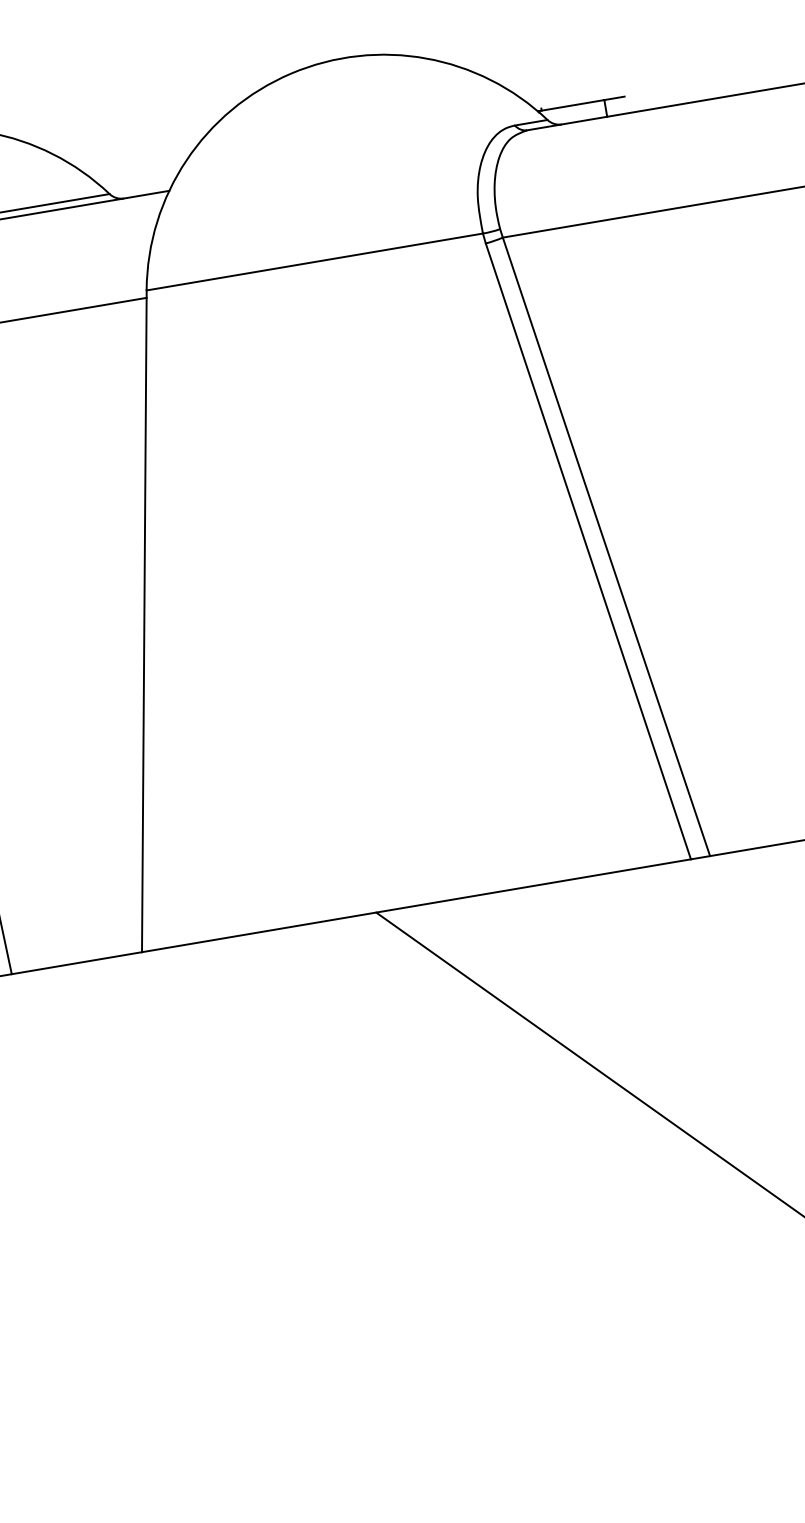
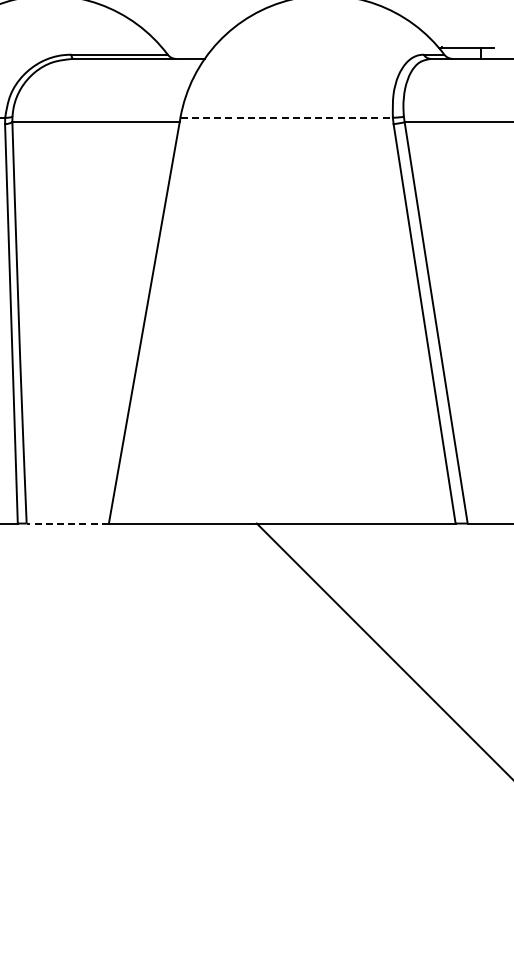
line: (316, 261) -> (287, 117), solid -> dashed
line: (76, 963) -> (67, 523), solid -> dashed

